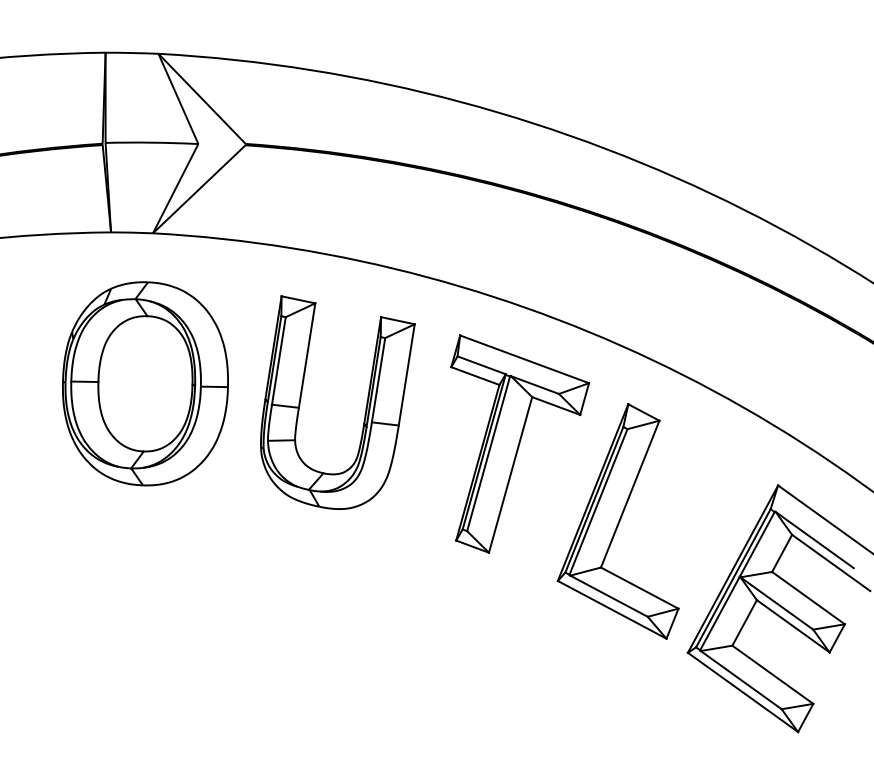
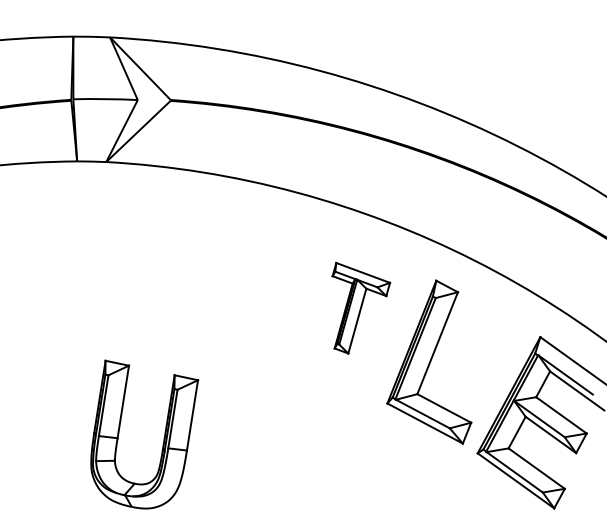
part: (144, 383) -> (100, 266), removed
part: (364, 408) -> (163, 438), moved
part: (520, 442) -> (361, 307), size x0.6

